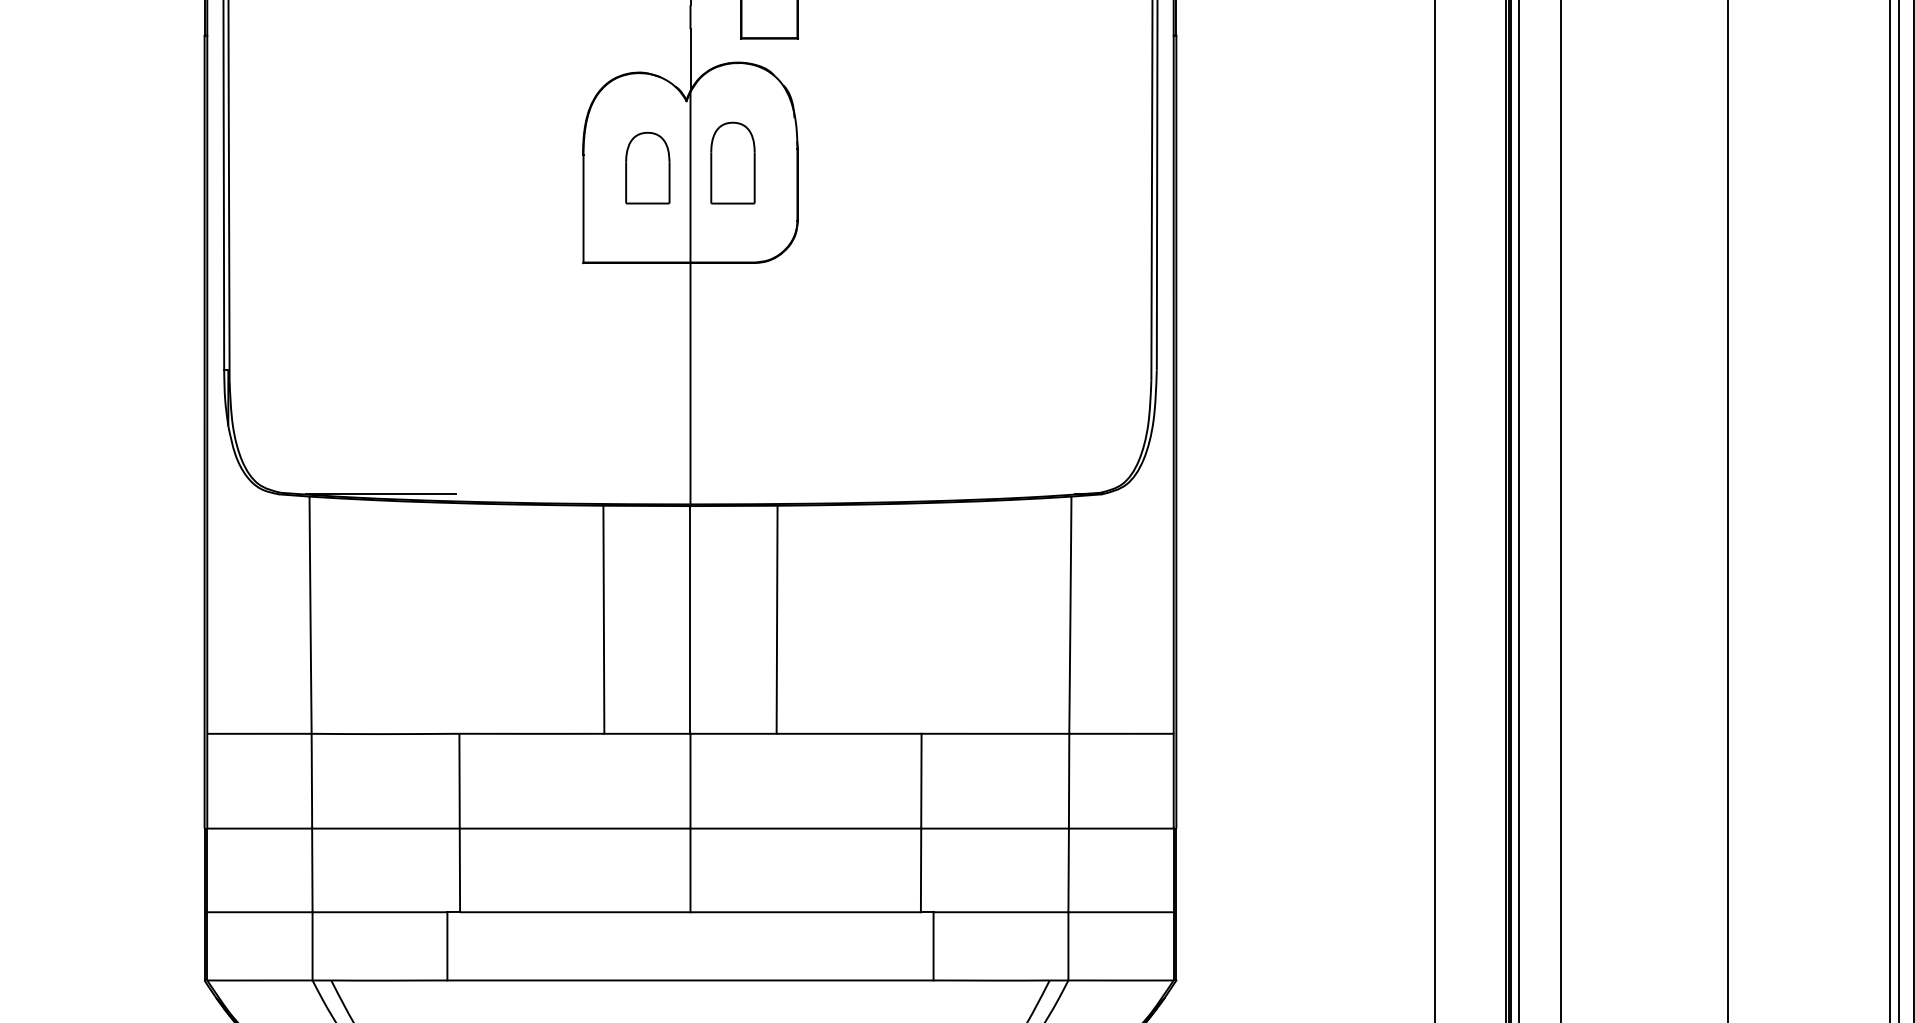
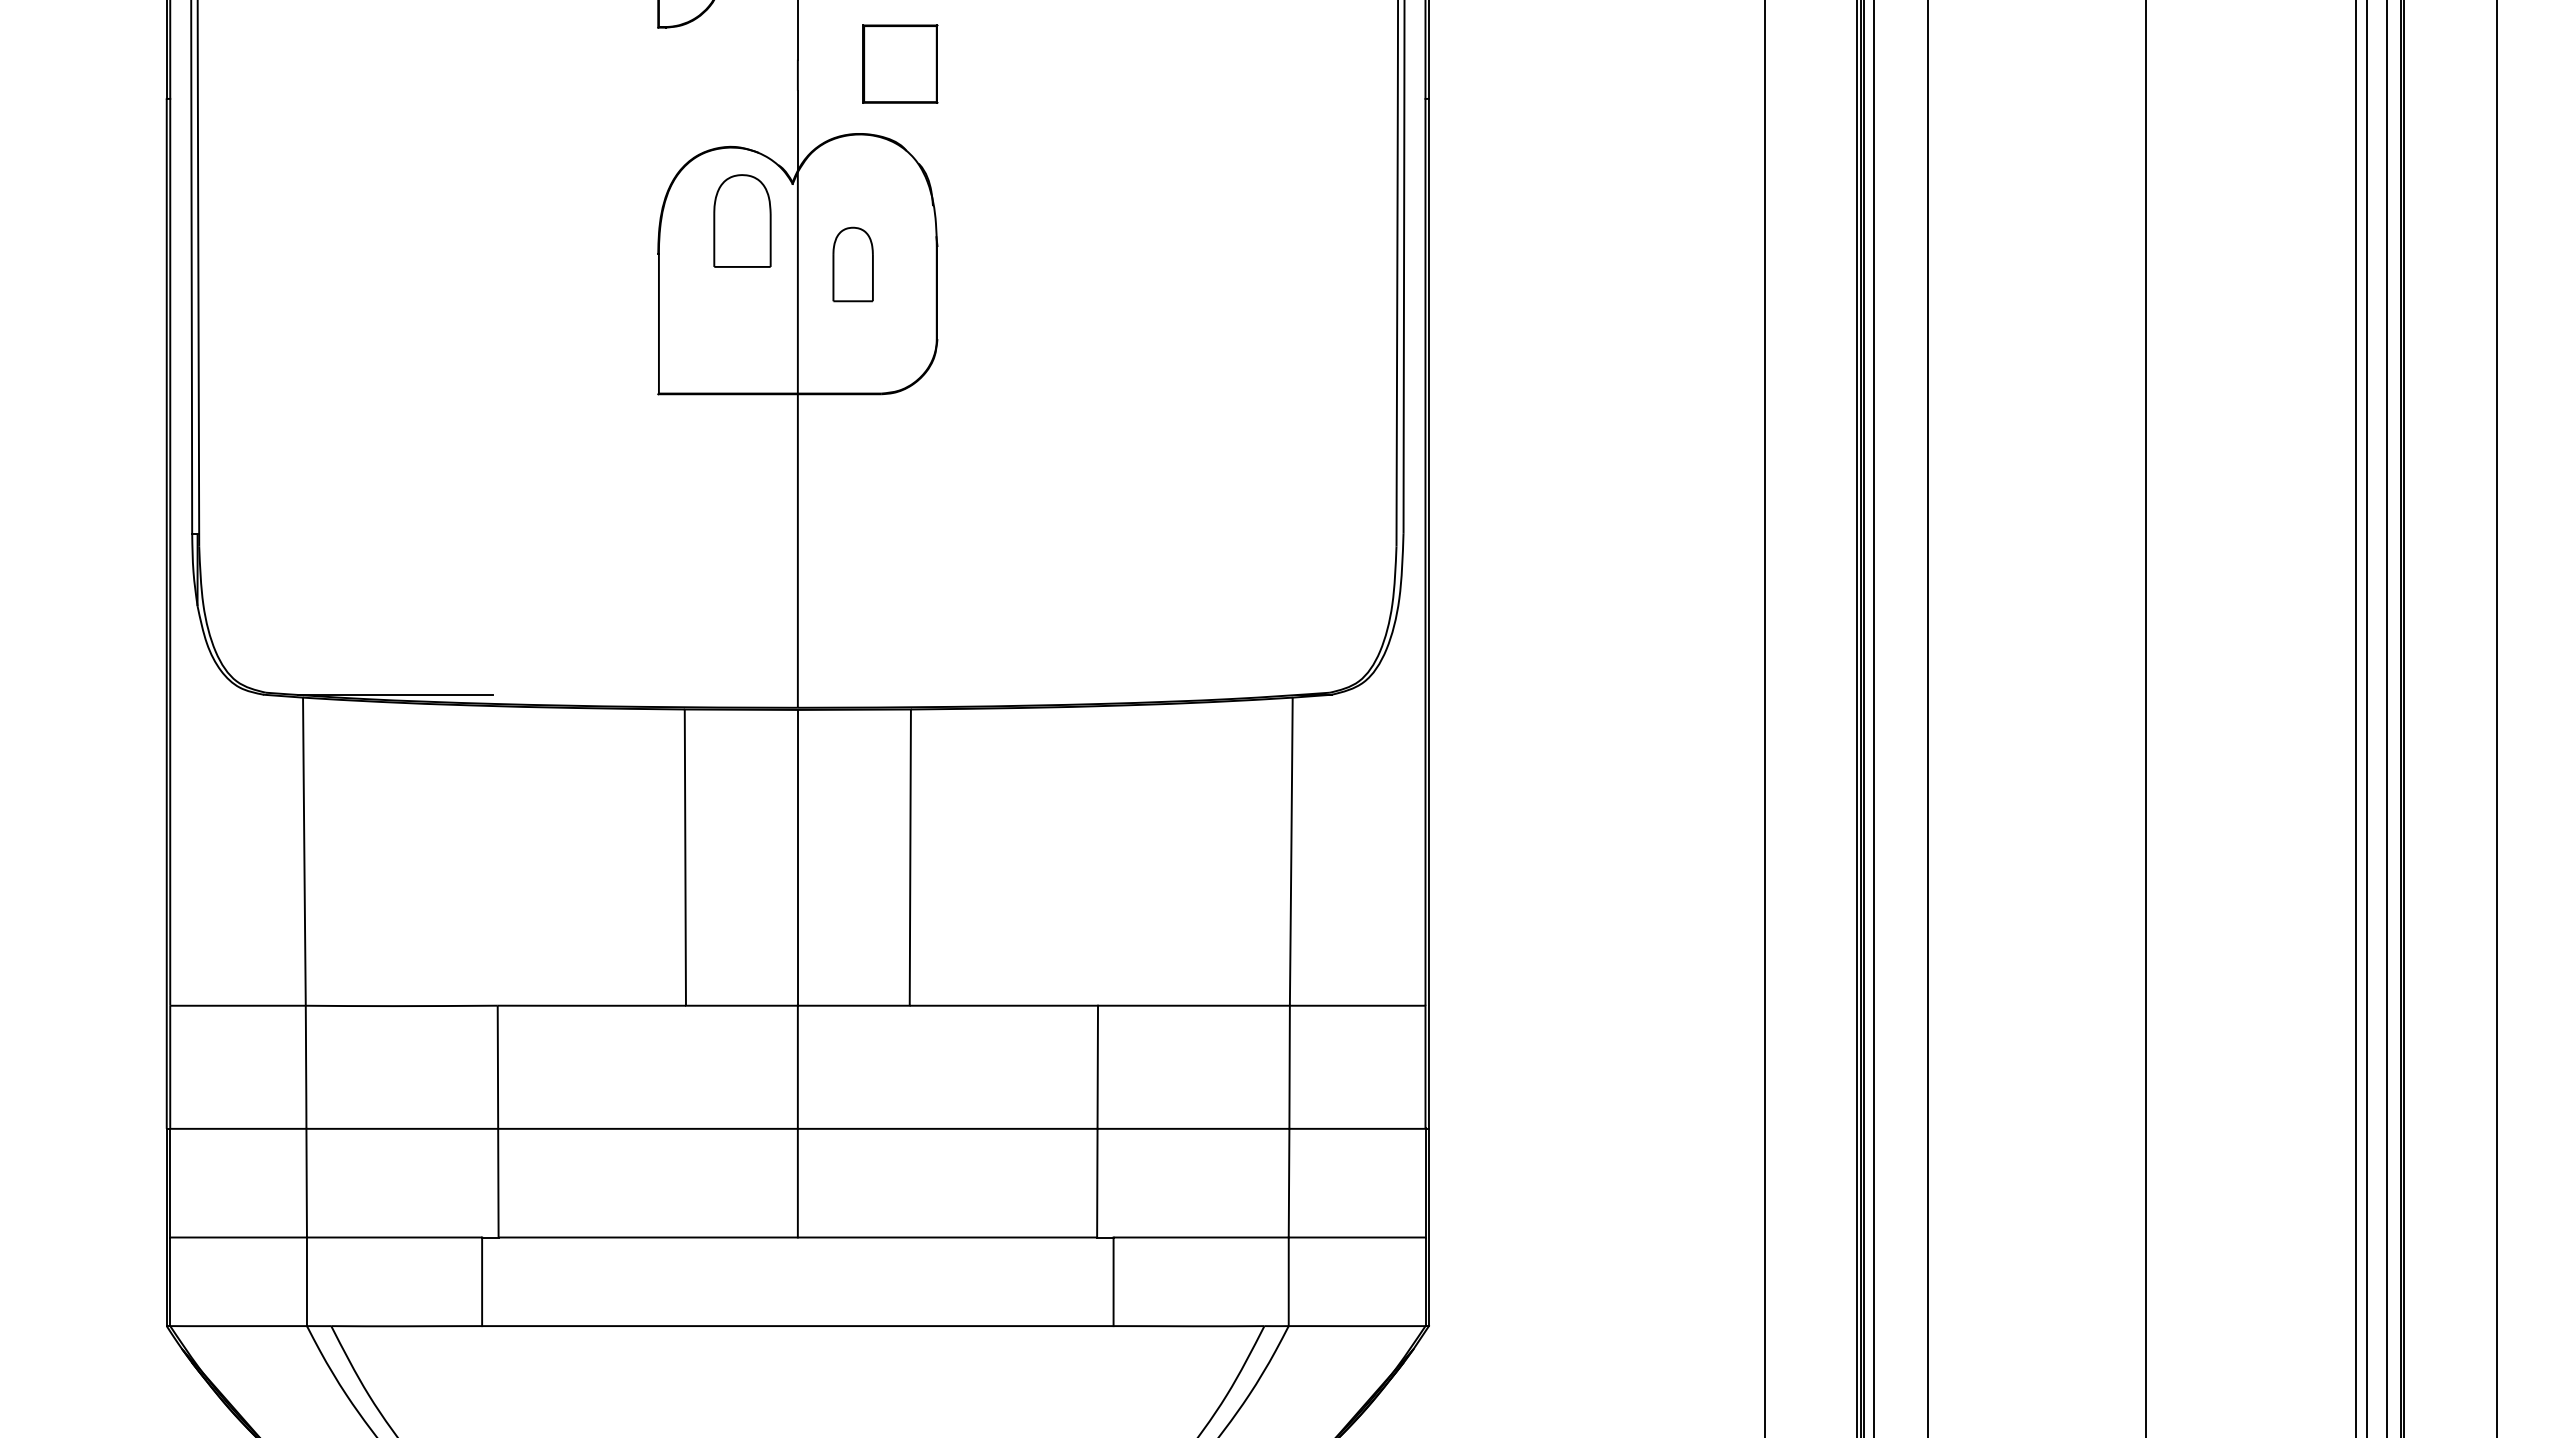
part: (733, 163) -> (853, 264), size x0.7
part: (647, 167) -> (742, 220), moved

